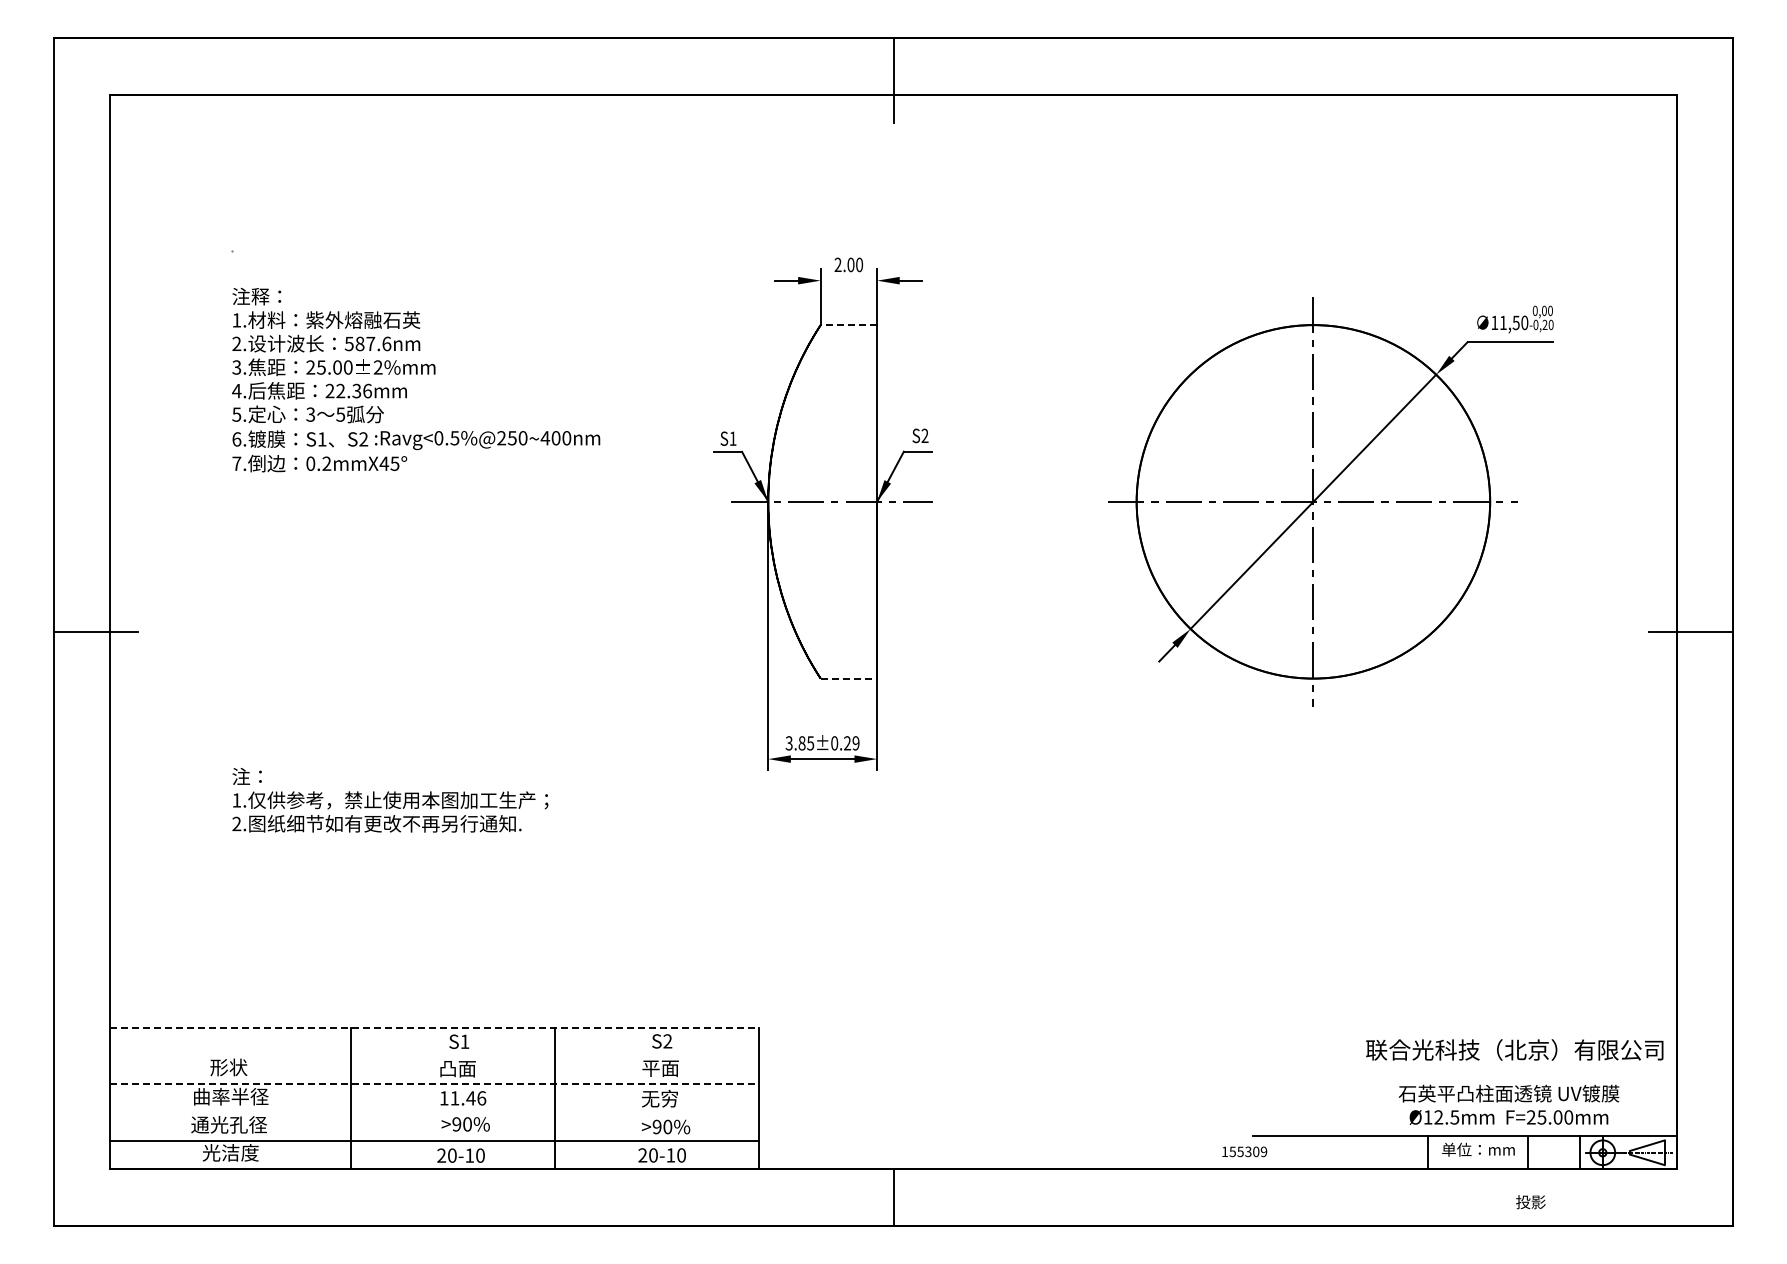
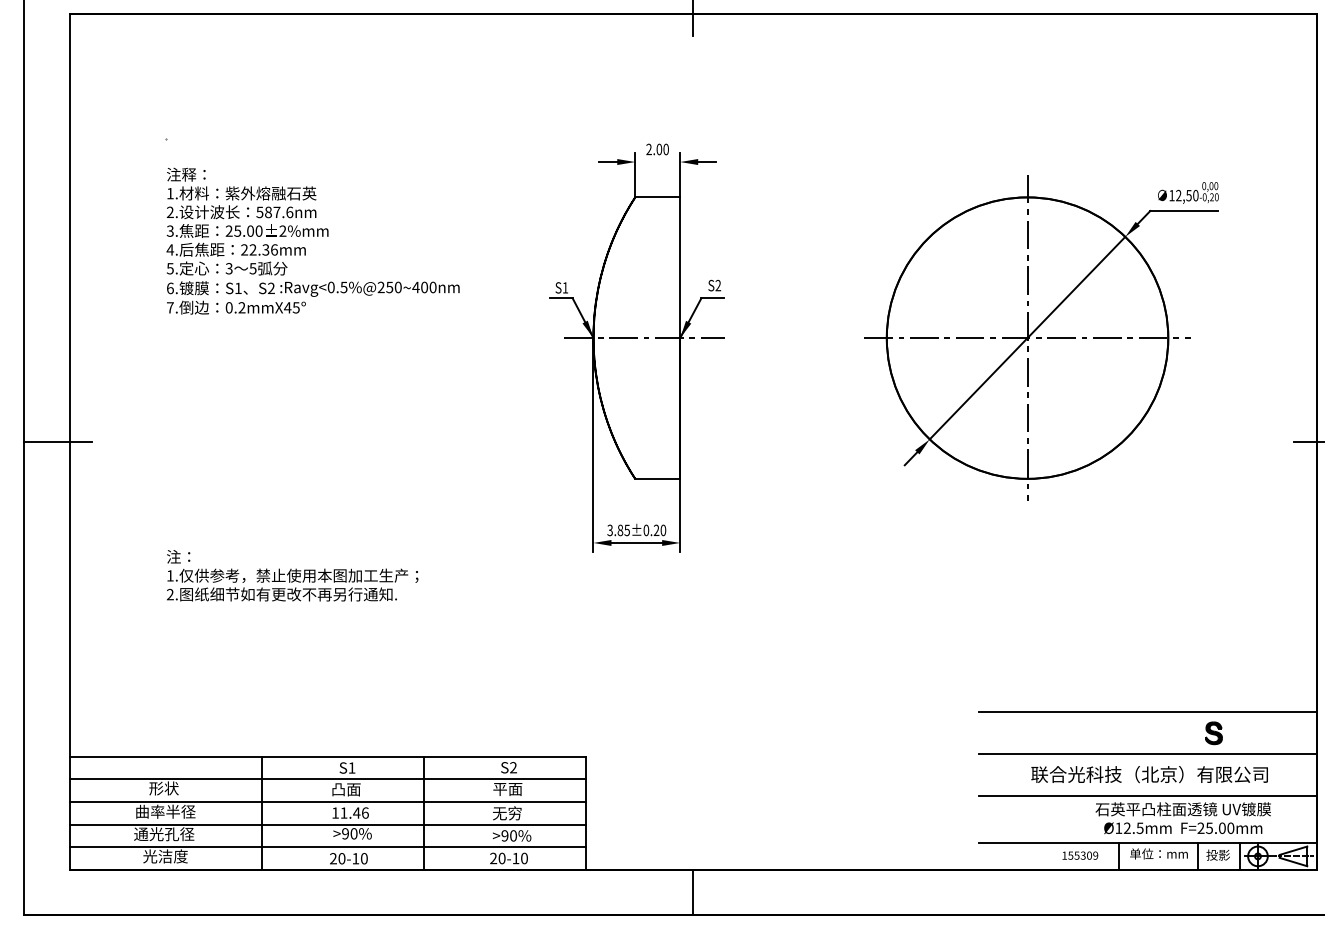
text: (1502, 322) -> (1178, 195), 11,50 -> 12,50
line: (848, 325) -> (657, 197), dashed -> solid
line: (849, 678) -> (658, 478), dashed -> solid
text: (855, 743) -> (662, 530), 3.85±0.29 -> 3.85±0.20
line: (1464, 971) -> (1147, 712), added
part: (1547, 997) -> (1213, 732), added
line: (1464, 1024) -> (1147, 754), added
line: (434, 1027) -> (327, 756), dashed -> solid
text: (1514, 1049) -> (1149, 774), moved
line: (434, 1056) -> (327, 779), added
line: (1464, 1076) -> (1147, 795), added
line: (434, 1084) -> (327, 802), dashed -> solid
line: (434, 1112) -> (327, 824), added
text: (1244, 1151) -> (1080, 855), moved
text: (1530, 1202) -> (1217, 855), moved

